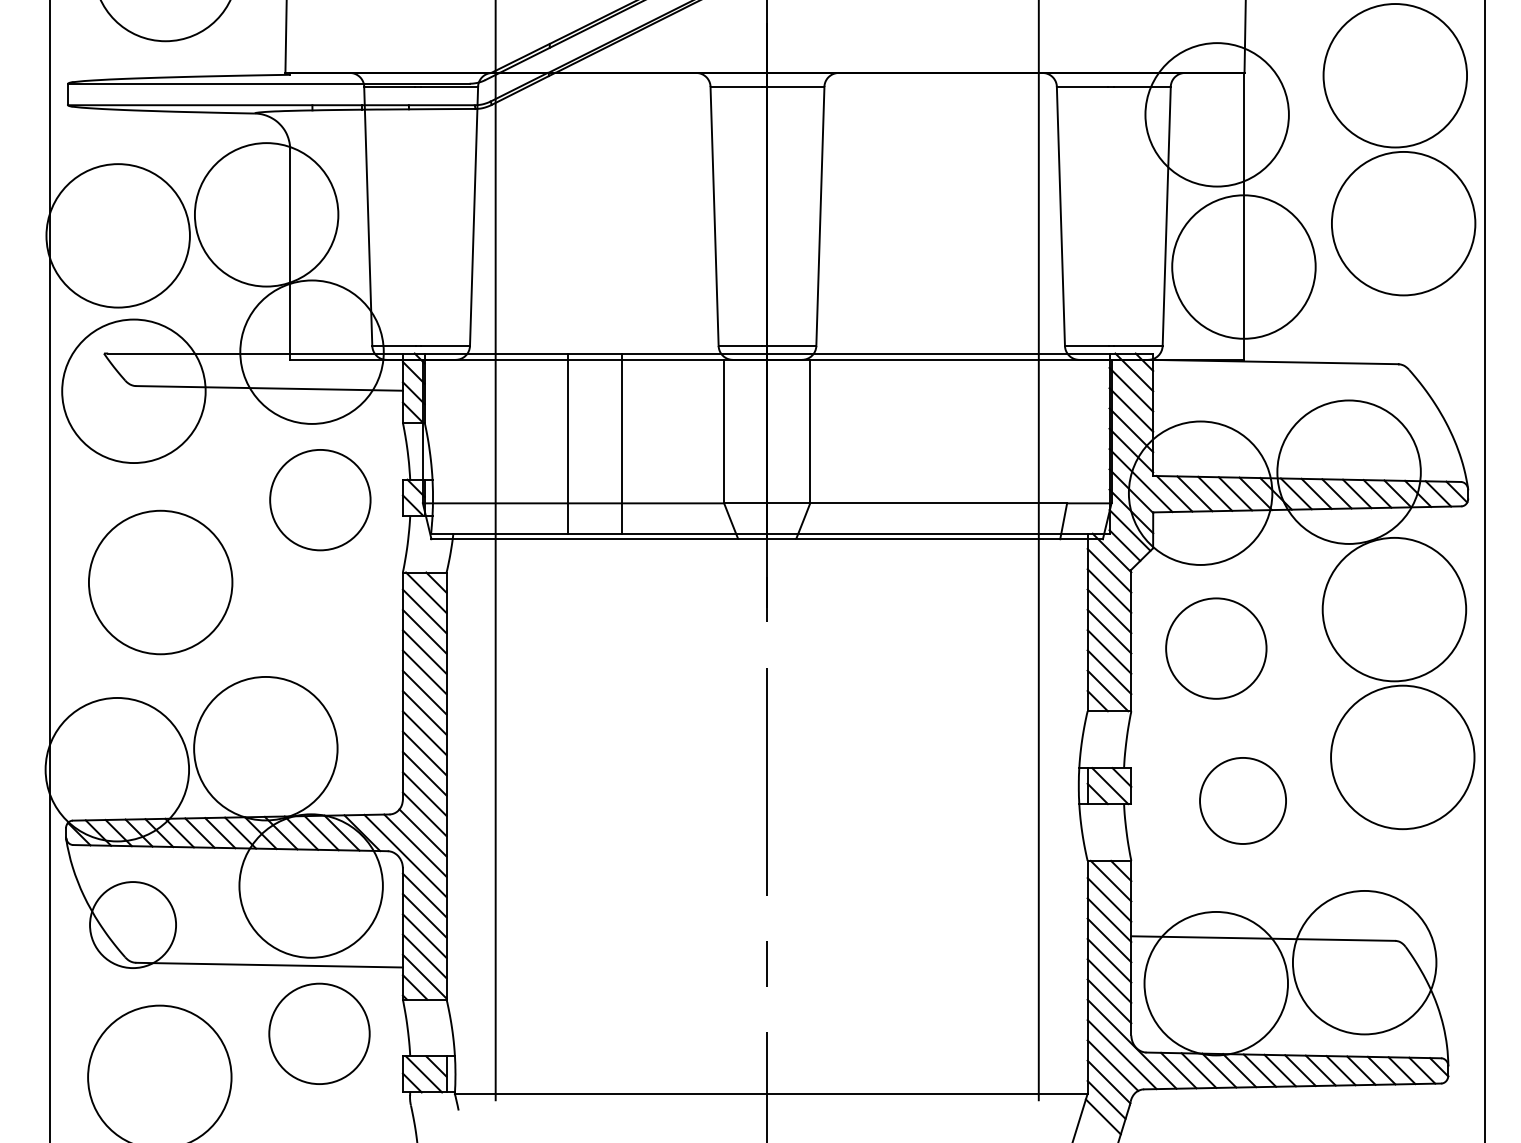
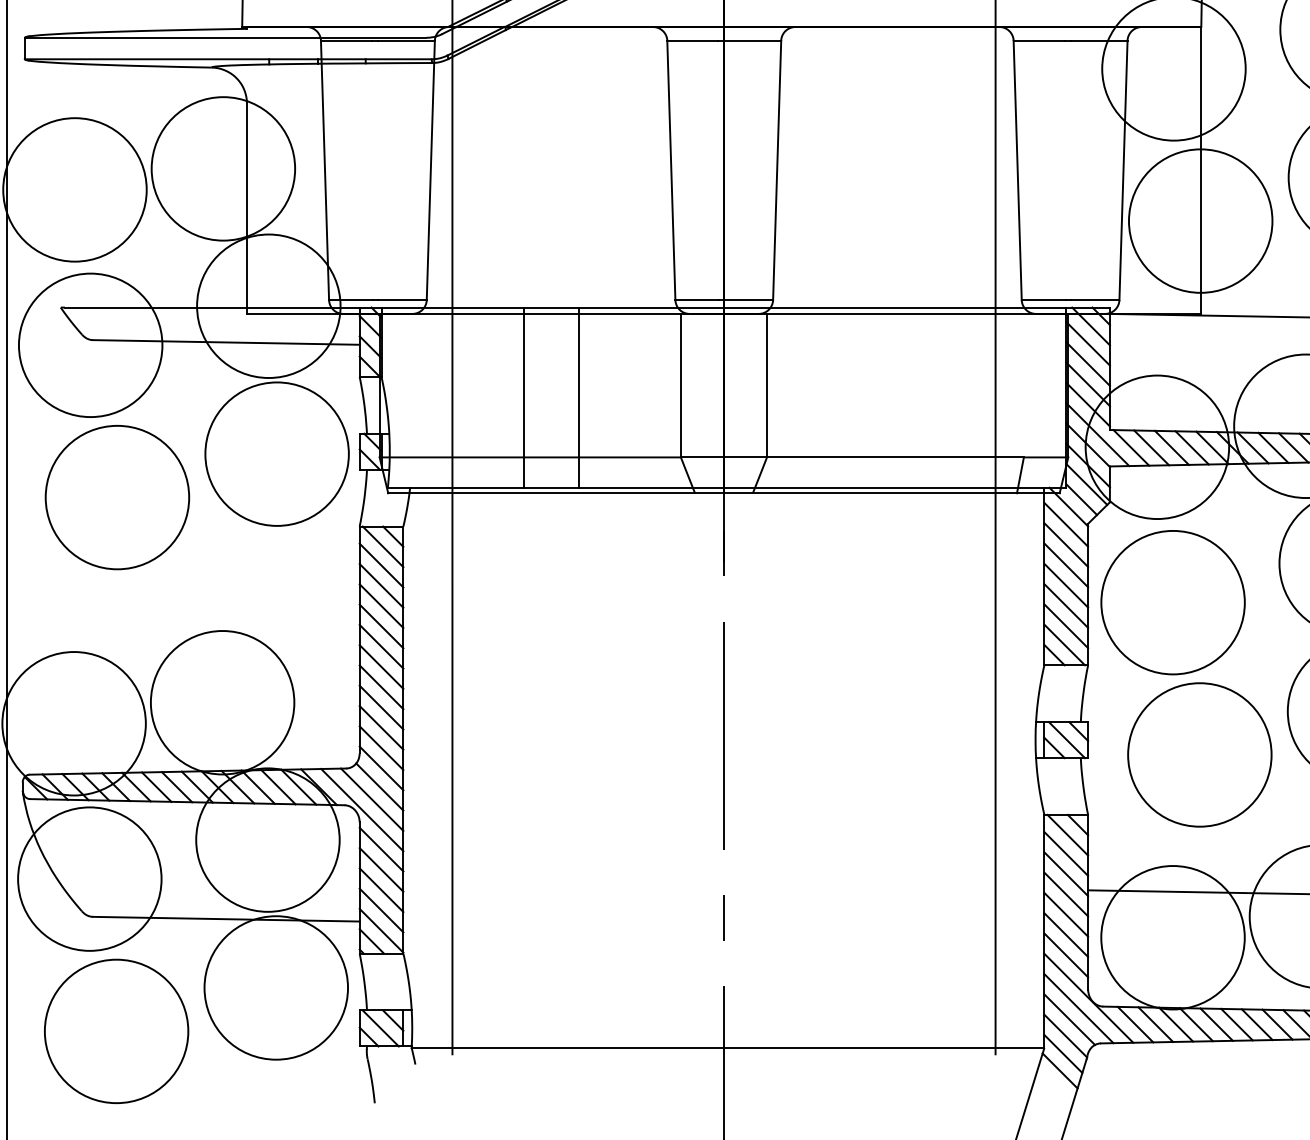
circle: (320, 499) -> (277, 453), size x1.43
circle: (160, 582) -> (117, 497), moved
circle: (1216, 648) -> (1173, 602), size x1.43
circle: (1242, 800) -> (1199, 754), size x1.67
circle: (132, 924) -> (89, 878), size x1.67
circle: (319, 1033) -> (276, 987), size x1.43

